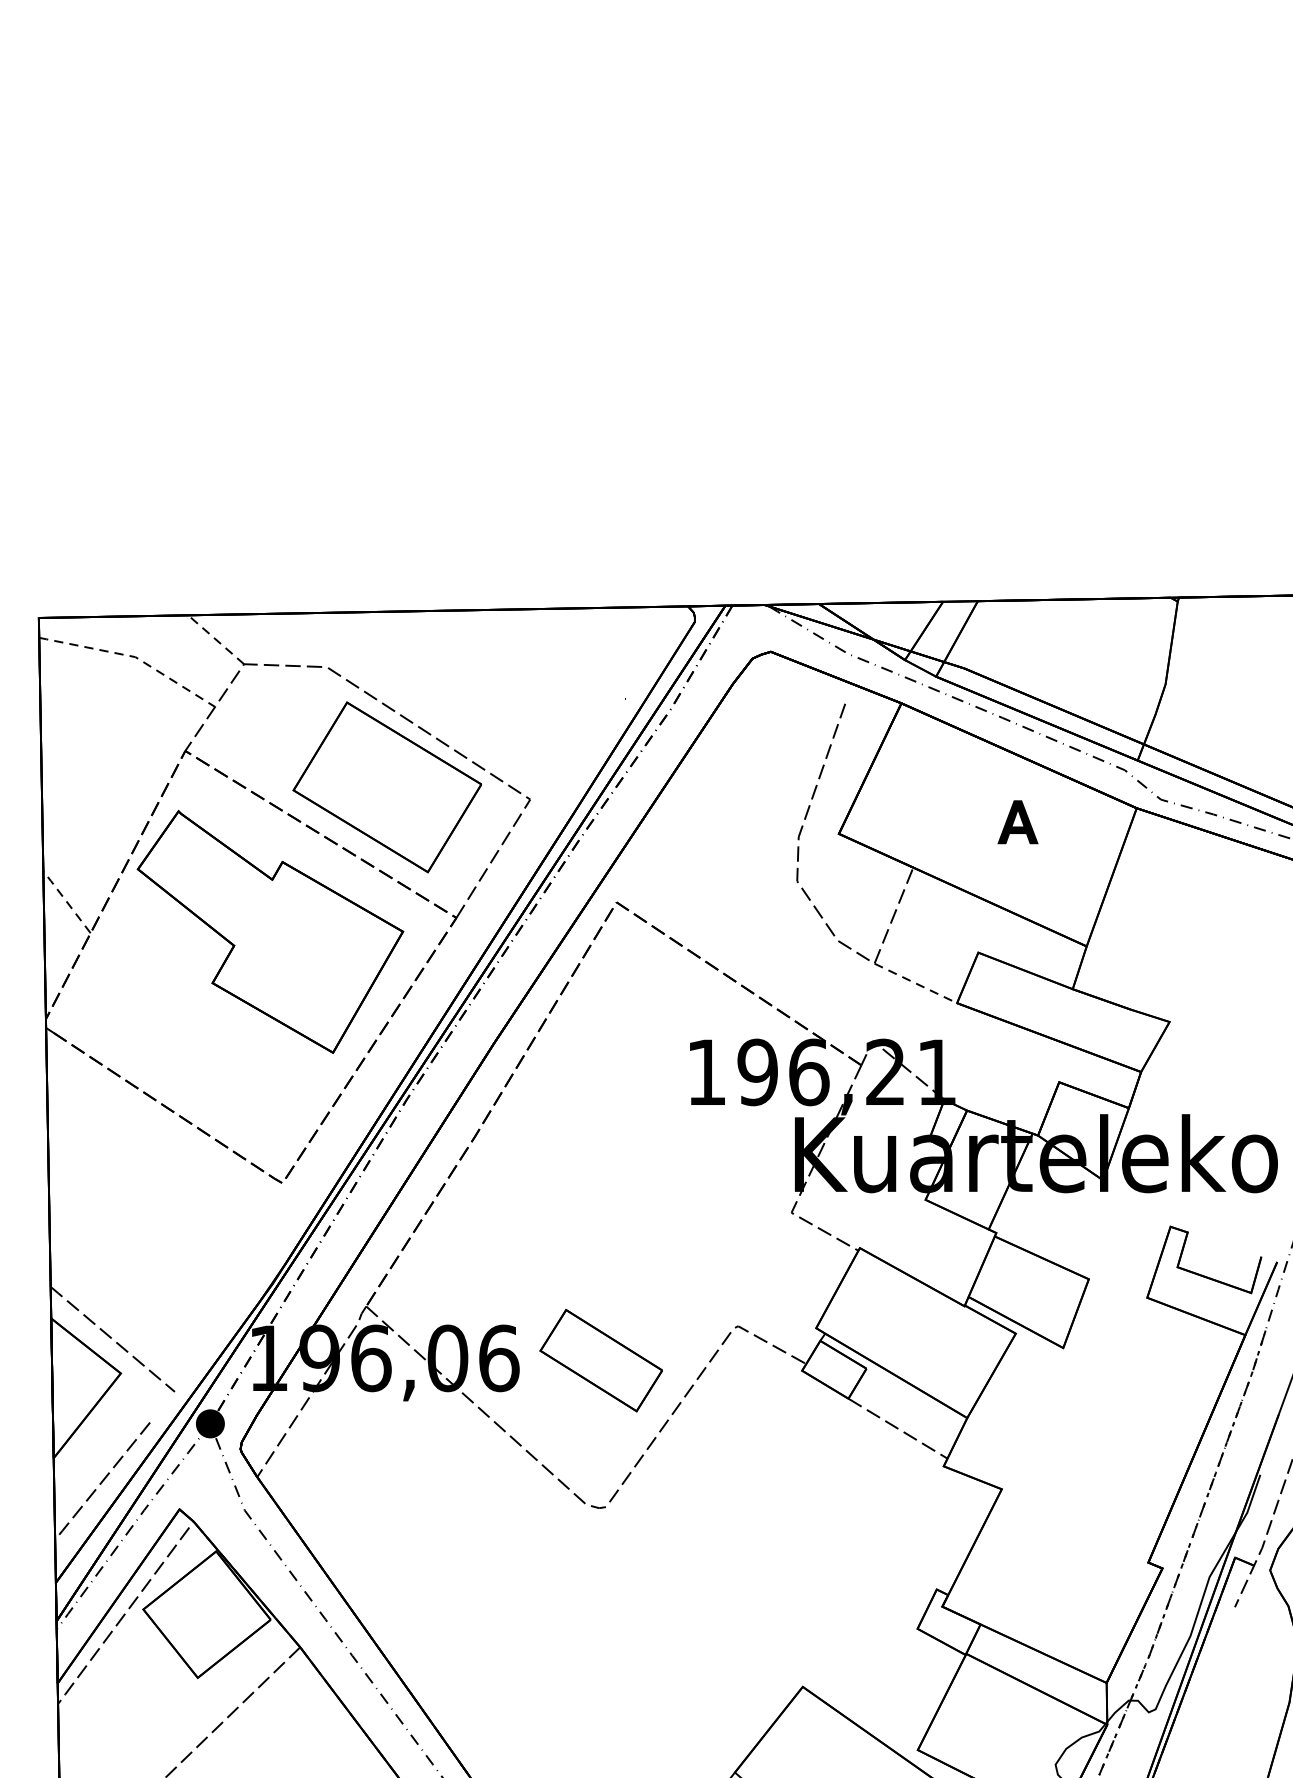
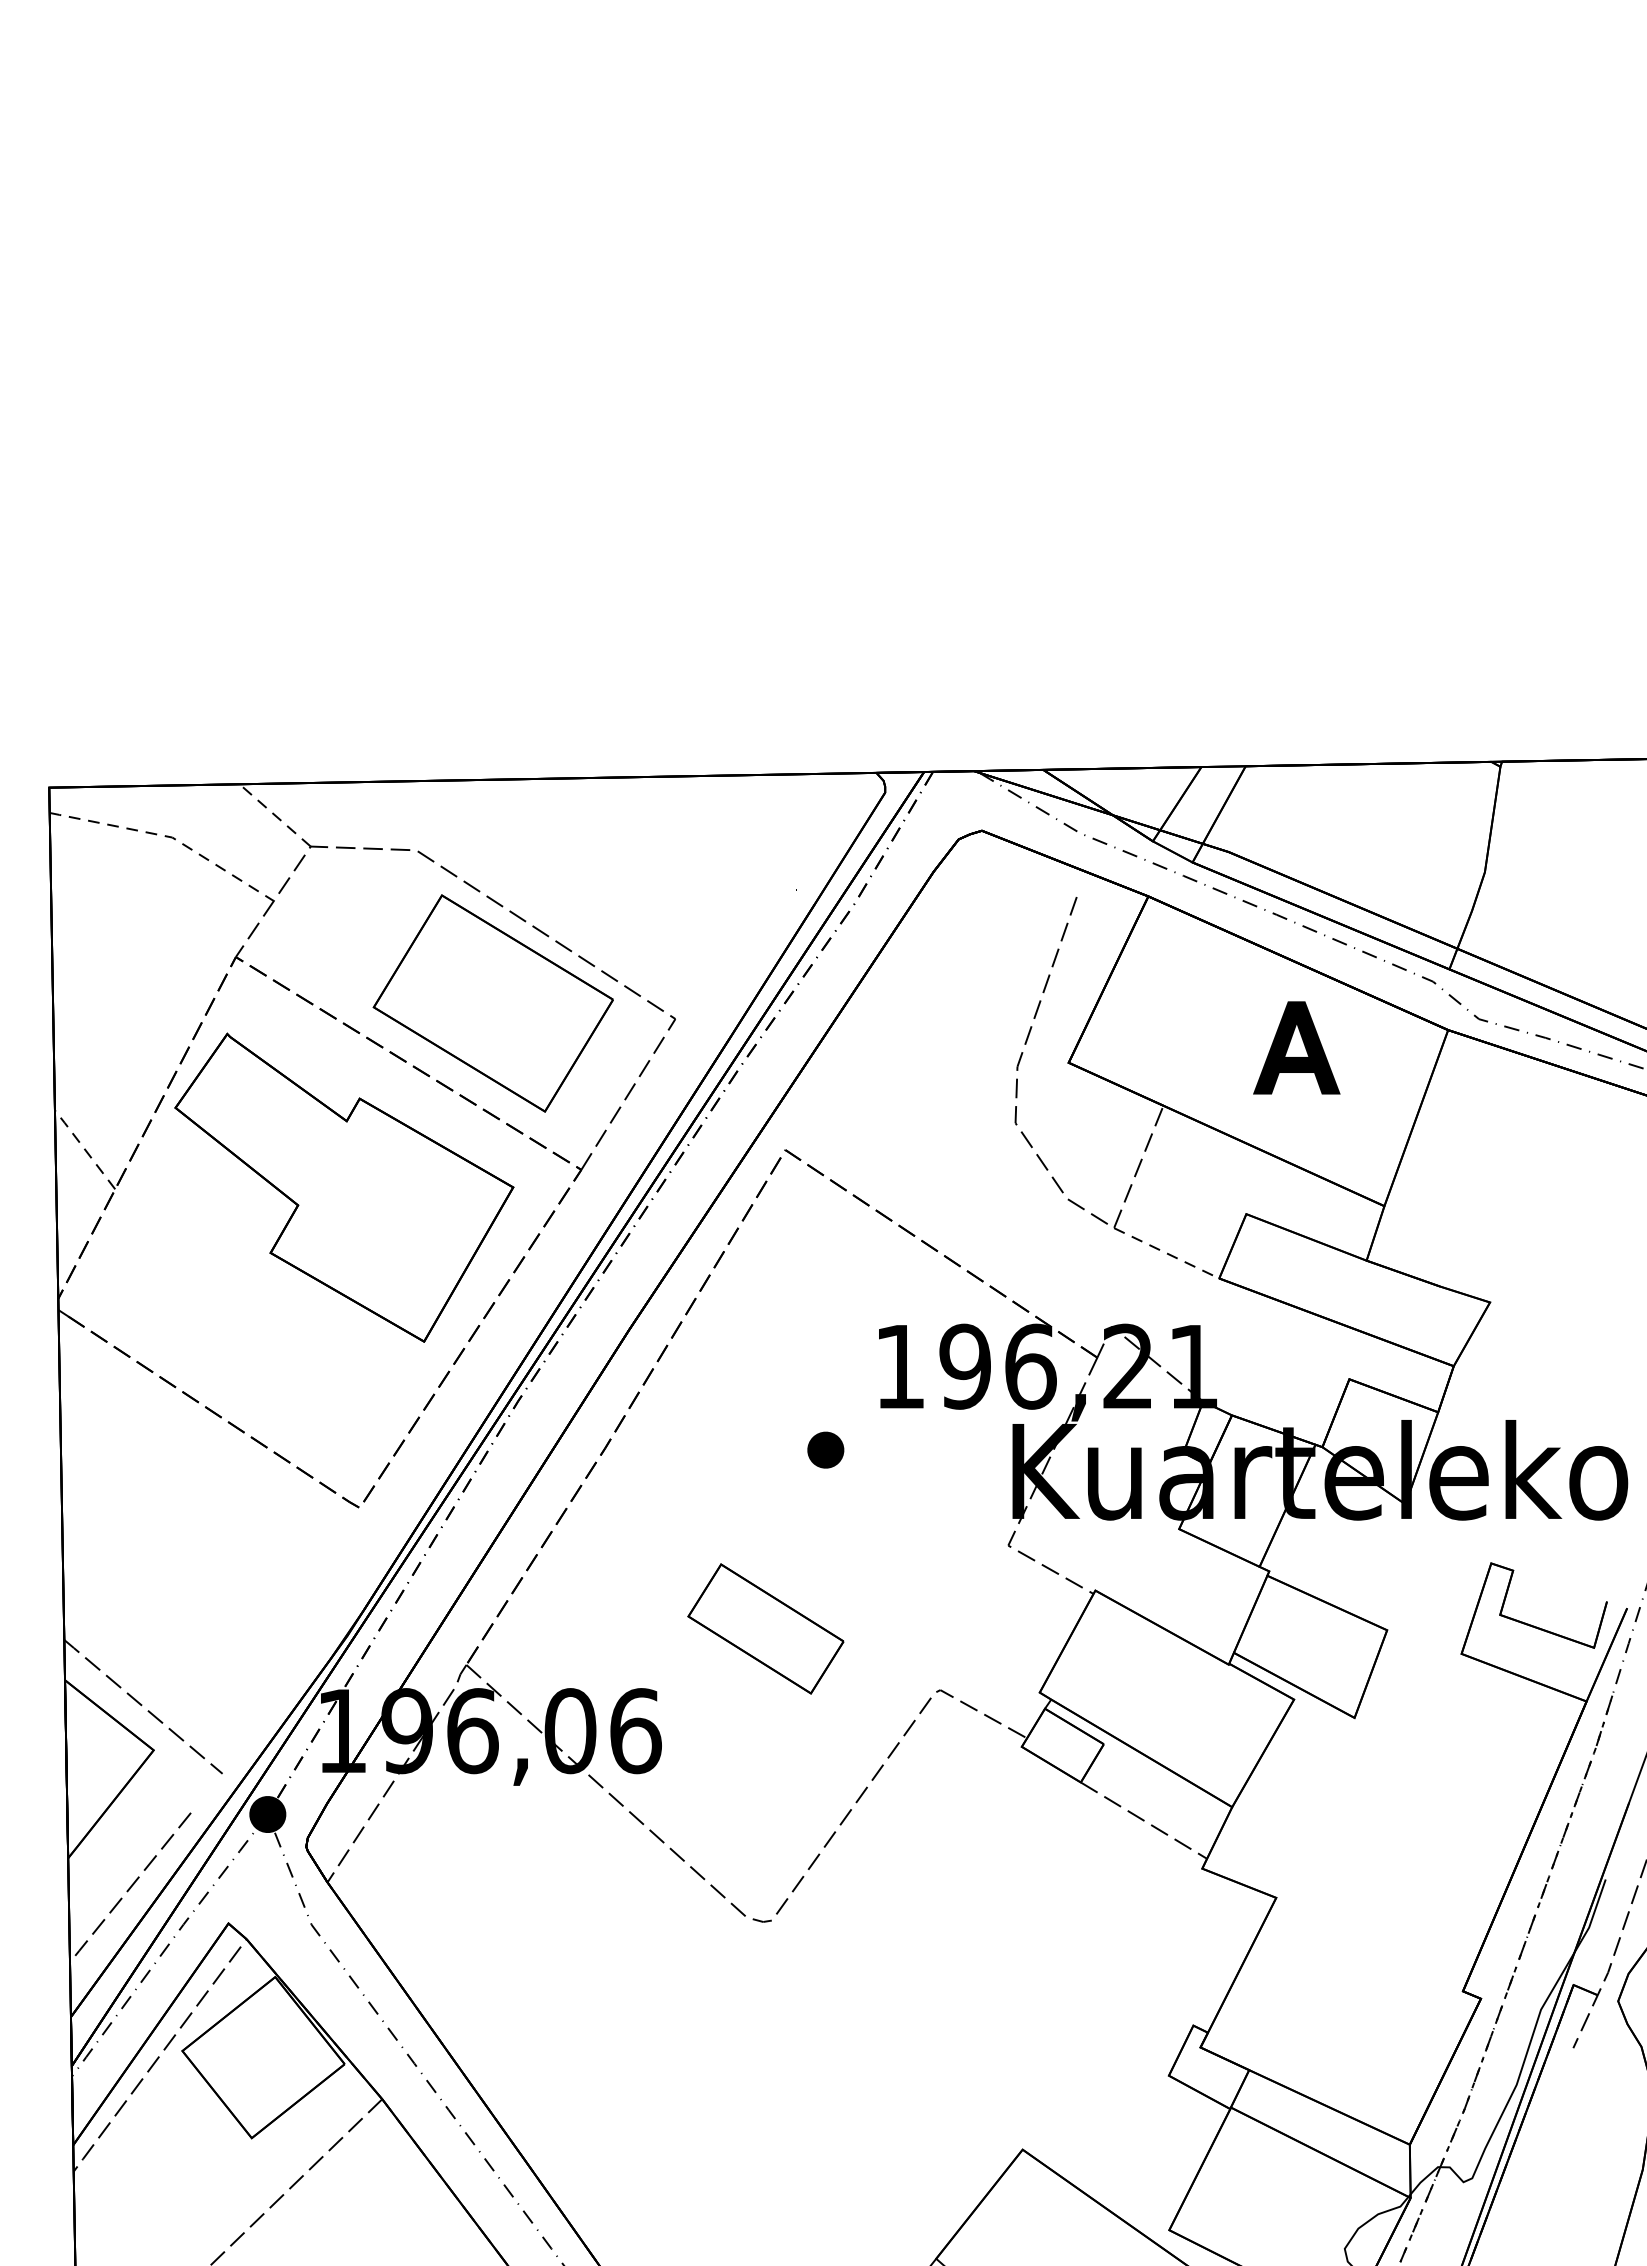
part: (1017, 821) -> (1296, 1047), size x1.67
part: (648, 1137) -> (825, 1449), added
part: (600, 1360) -> (765, 1628), moved

